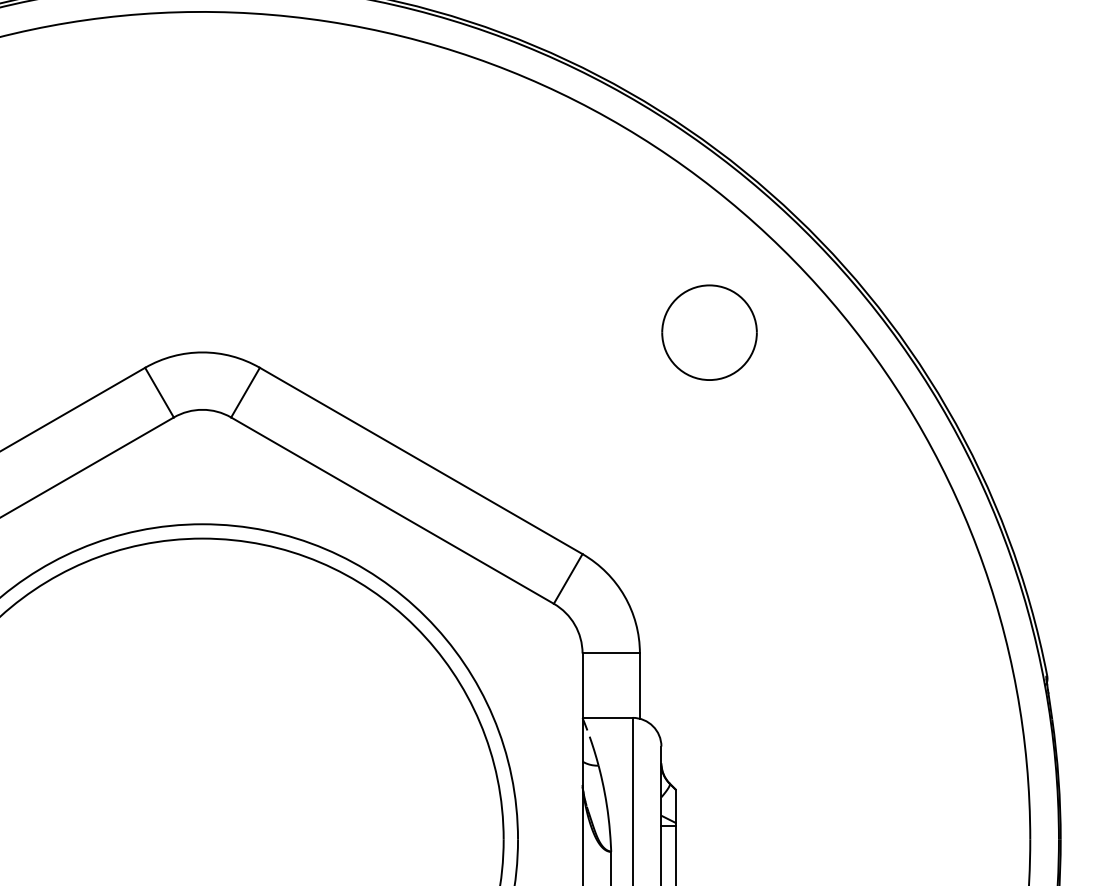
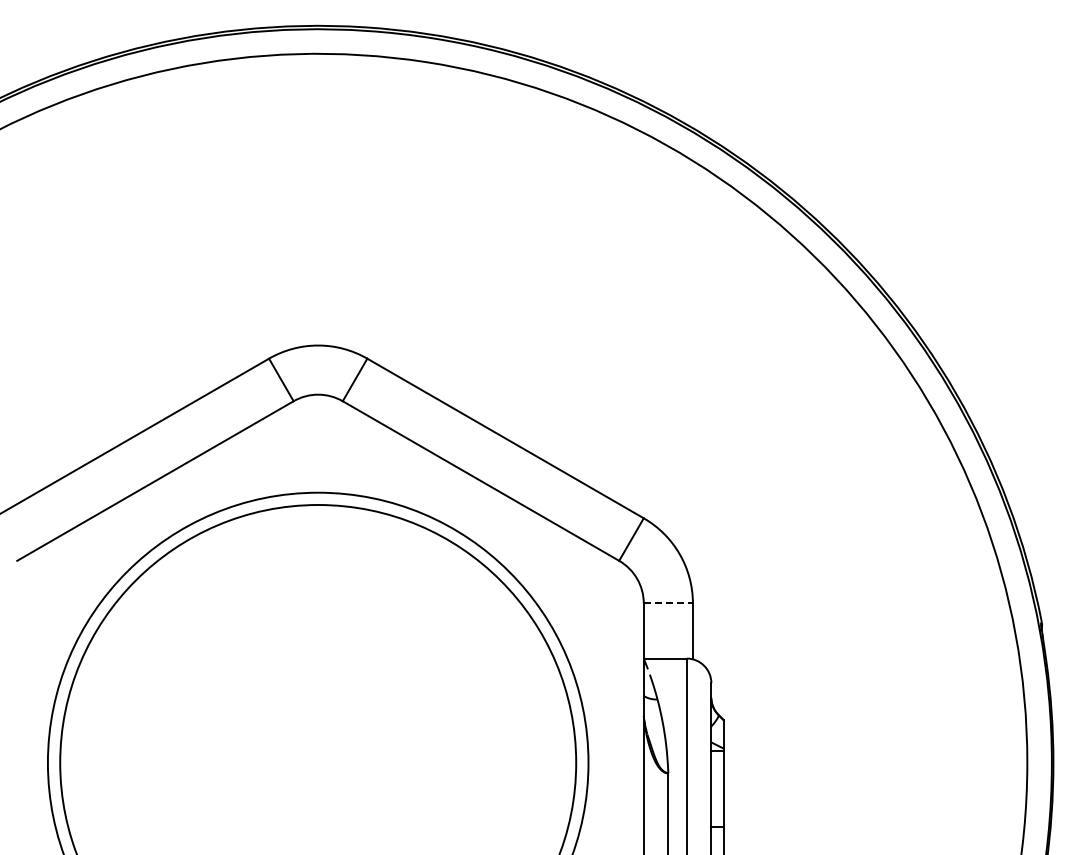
part: (709, 332) -> (752, 328), removed
line: (611, 653) -> (668, 603), solid -> dashed

